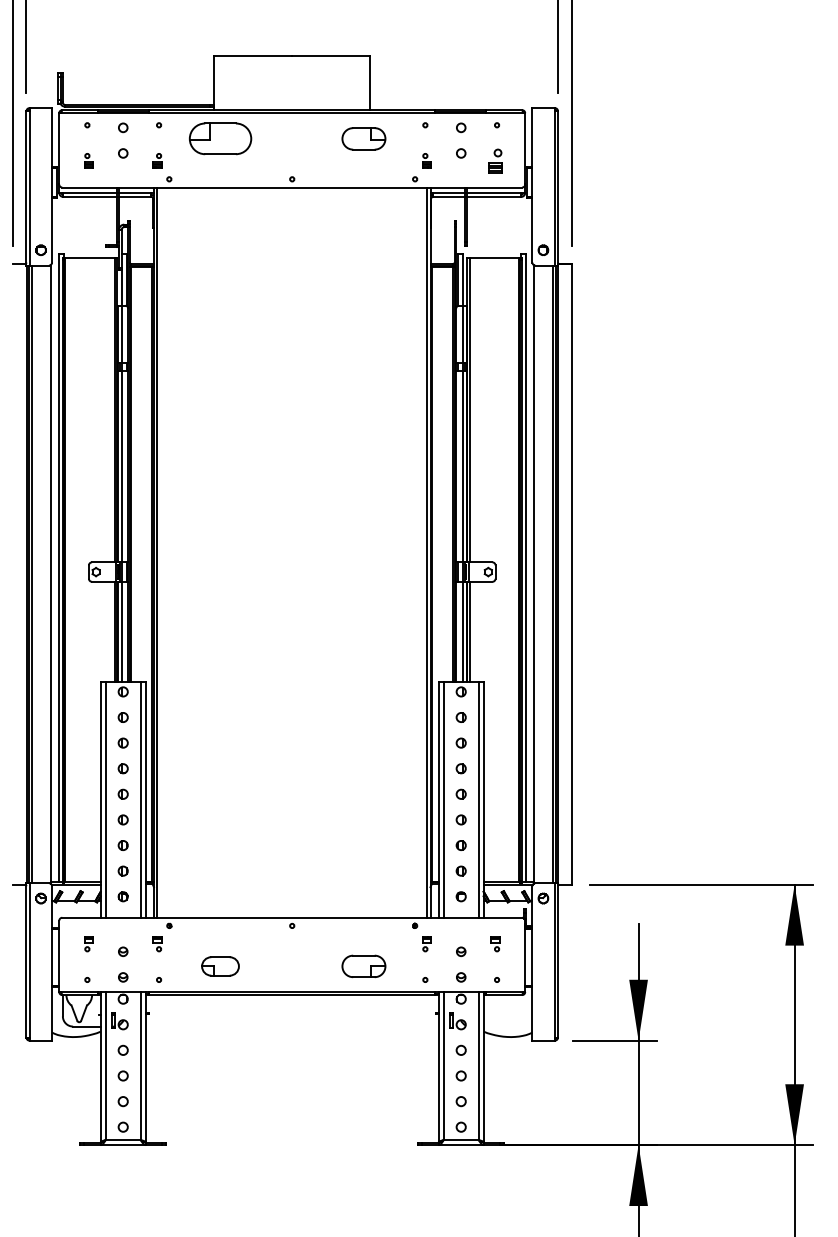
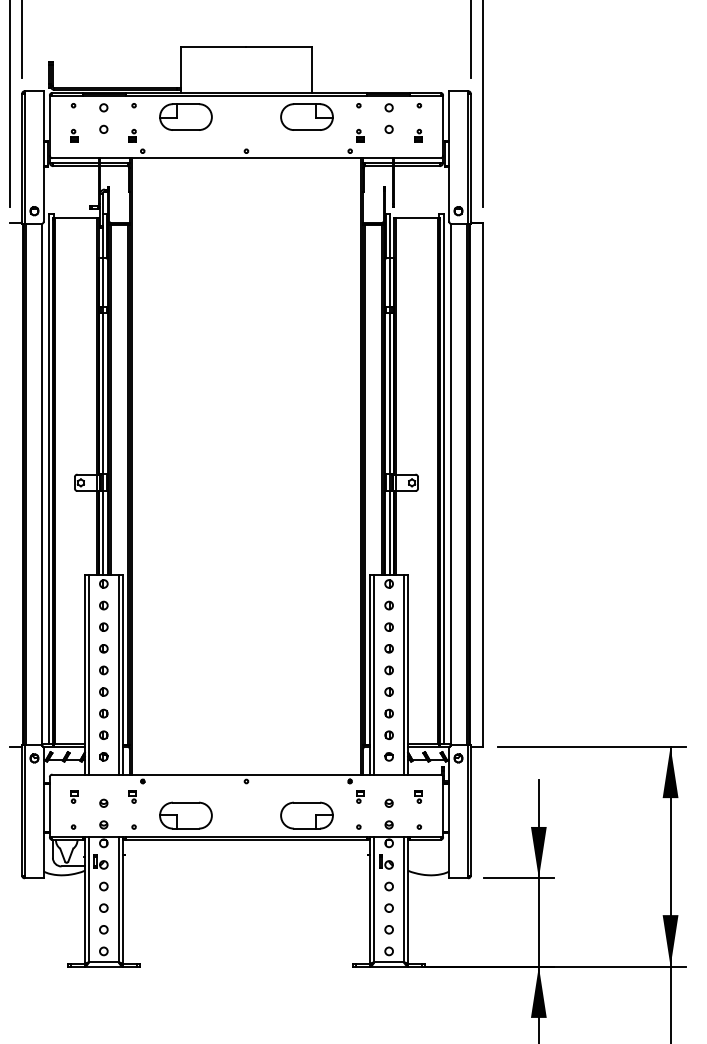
part: (363, 138) -> (306, 116), size x1.43
part: (495, 160) -> (418, 135), size x0.62
part: (220, 966) -> (185, 815), size x1.67
part: (363, 966) -> (306, 815), size x1.43

